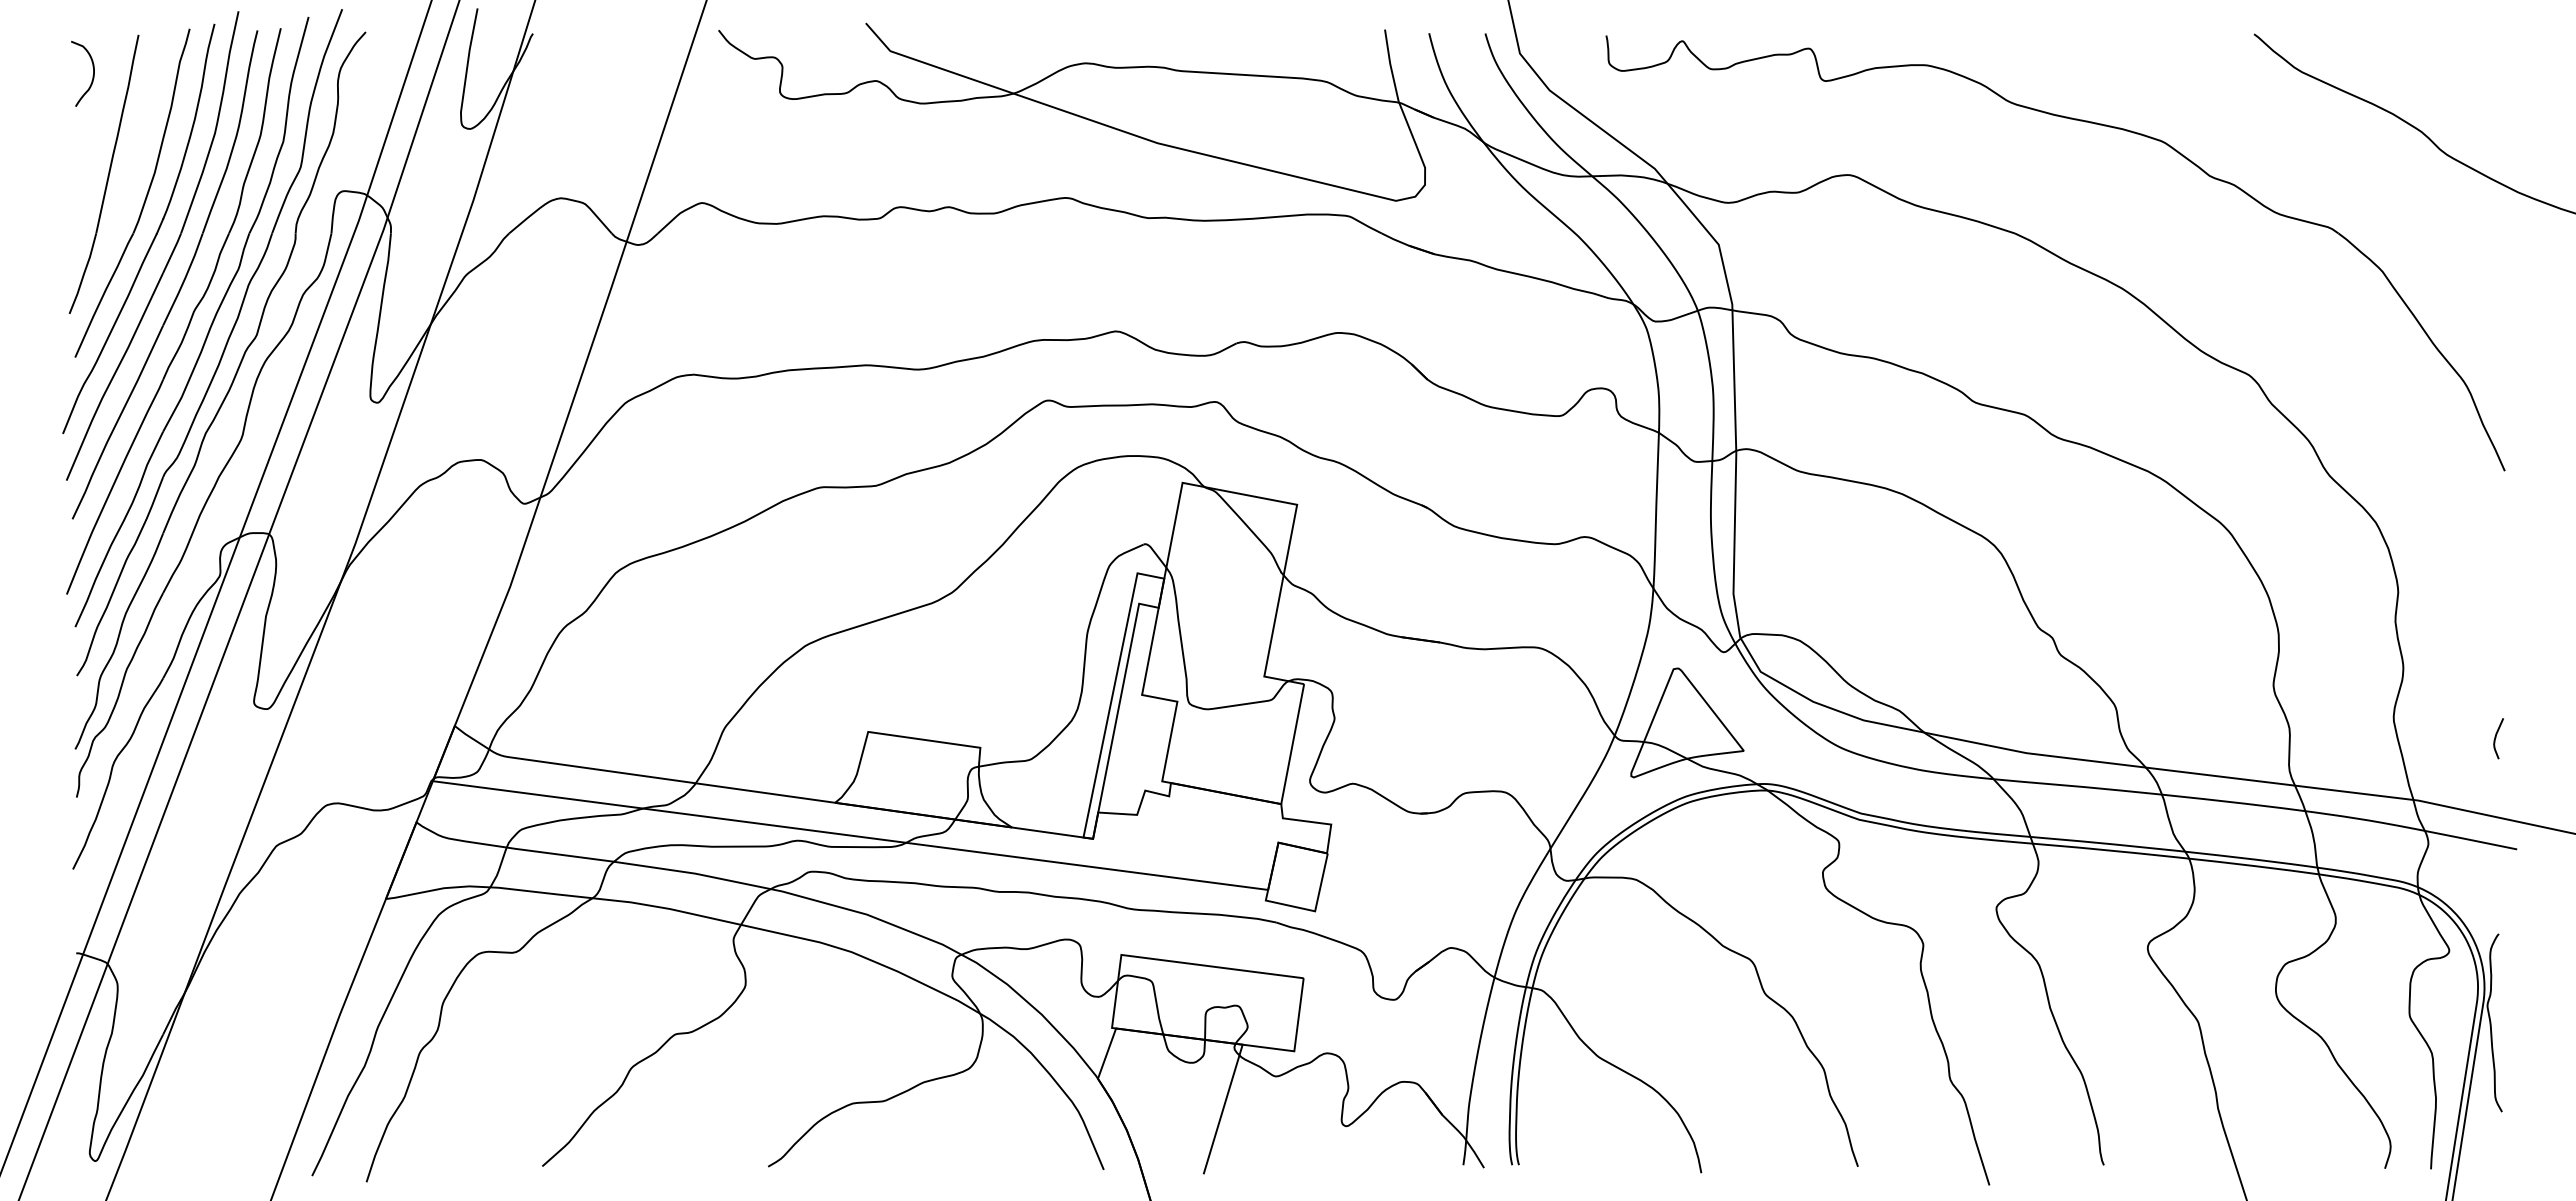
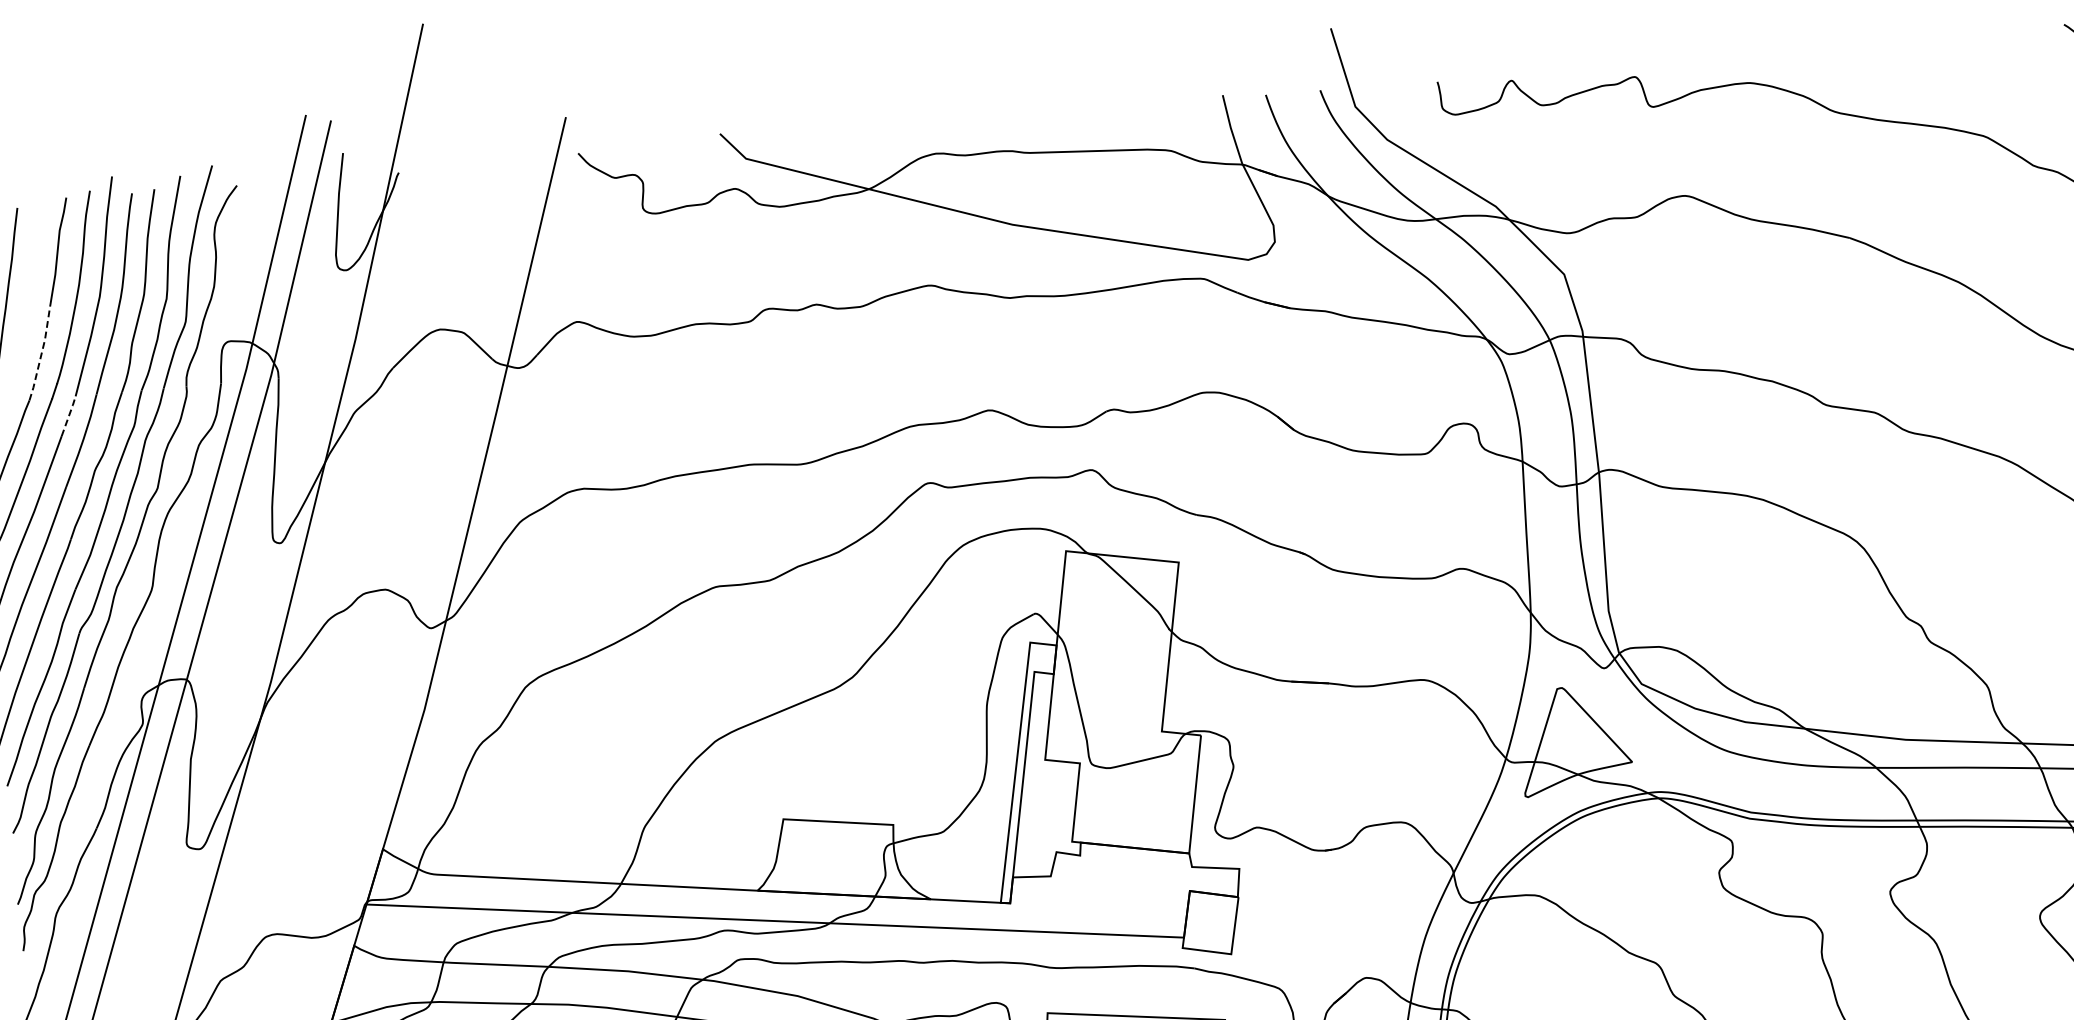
line: (150, 186) -> (41, 353), solid -> dashed
line: (172, 252) -> (68, 415), solid -> dashed

